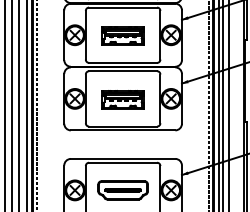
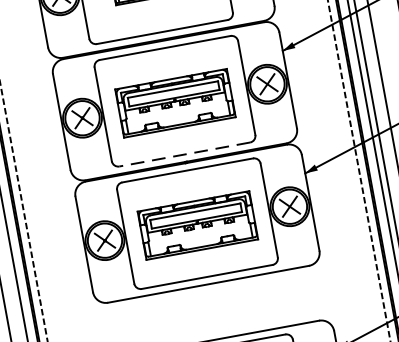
part: (122, 35) -> (173, 101), size x1.4
line: (123, 62) -> (185, 153), solid -> dashed
part: (122, 99) -> (196, 225), size x1.4

